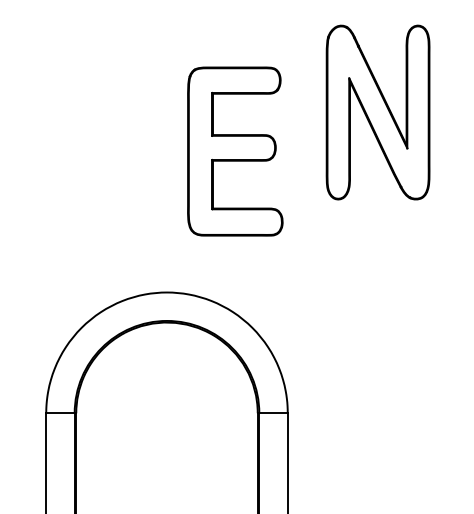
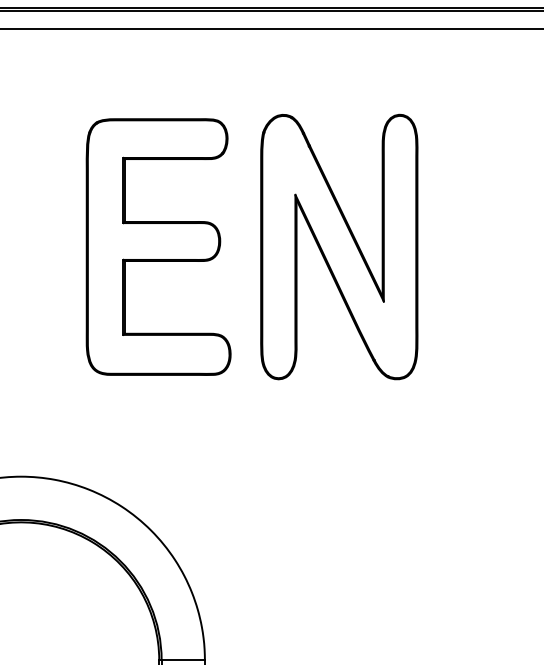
part: (377, 112) -> (338, 246), moved
part: (235, 151) -> (158, 246), moved

